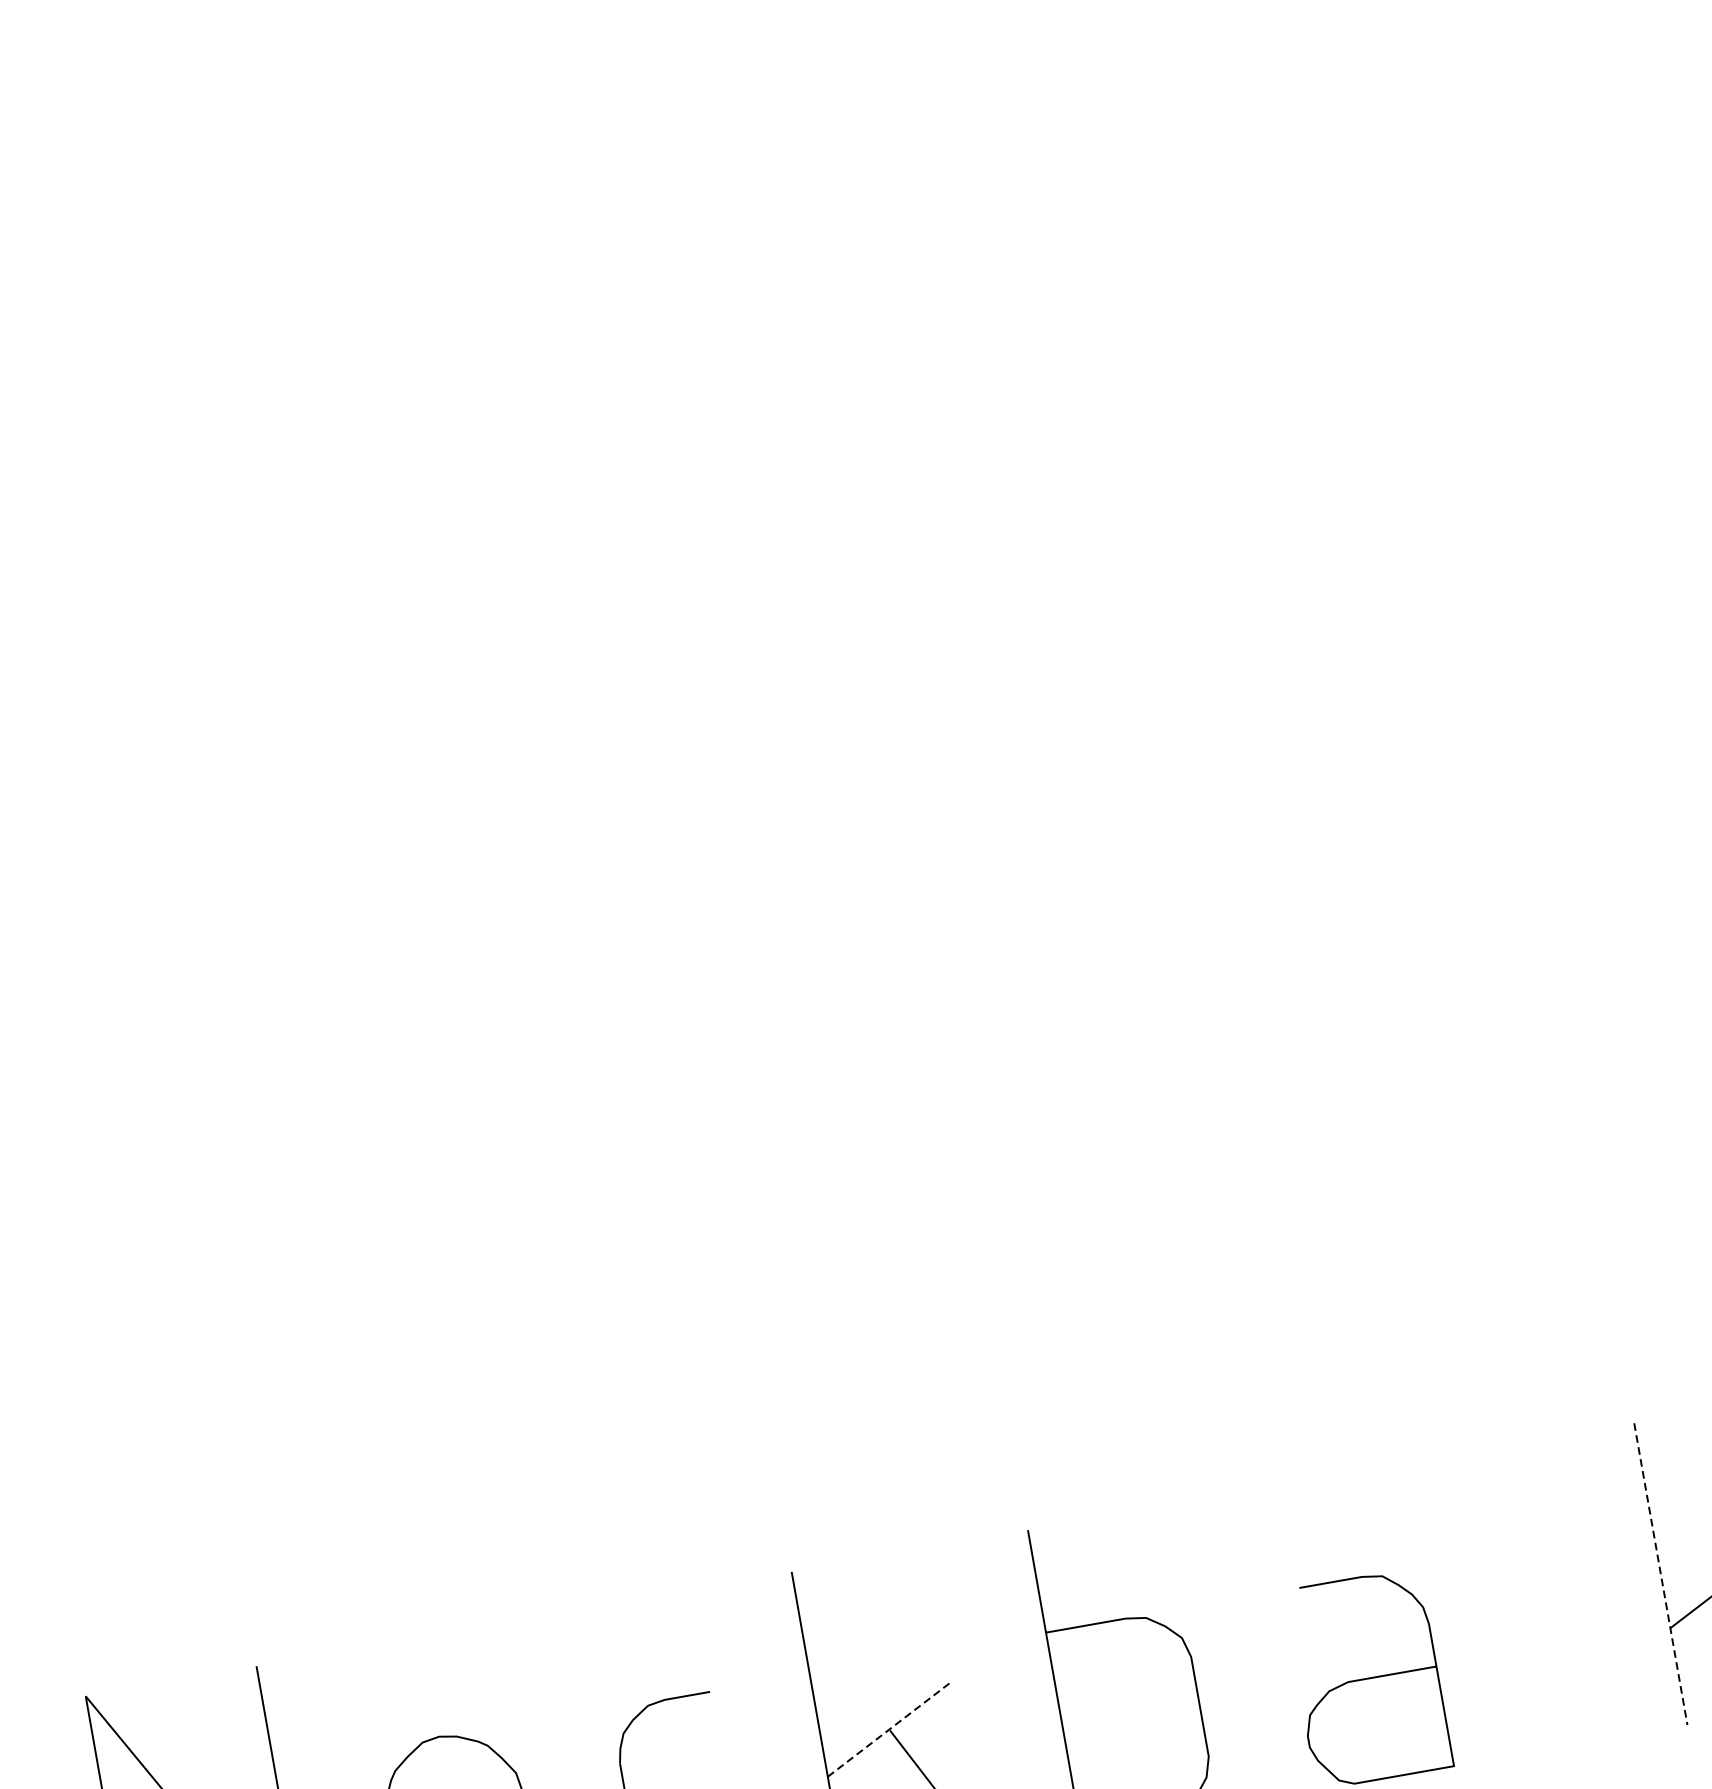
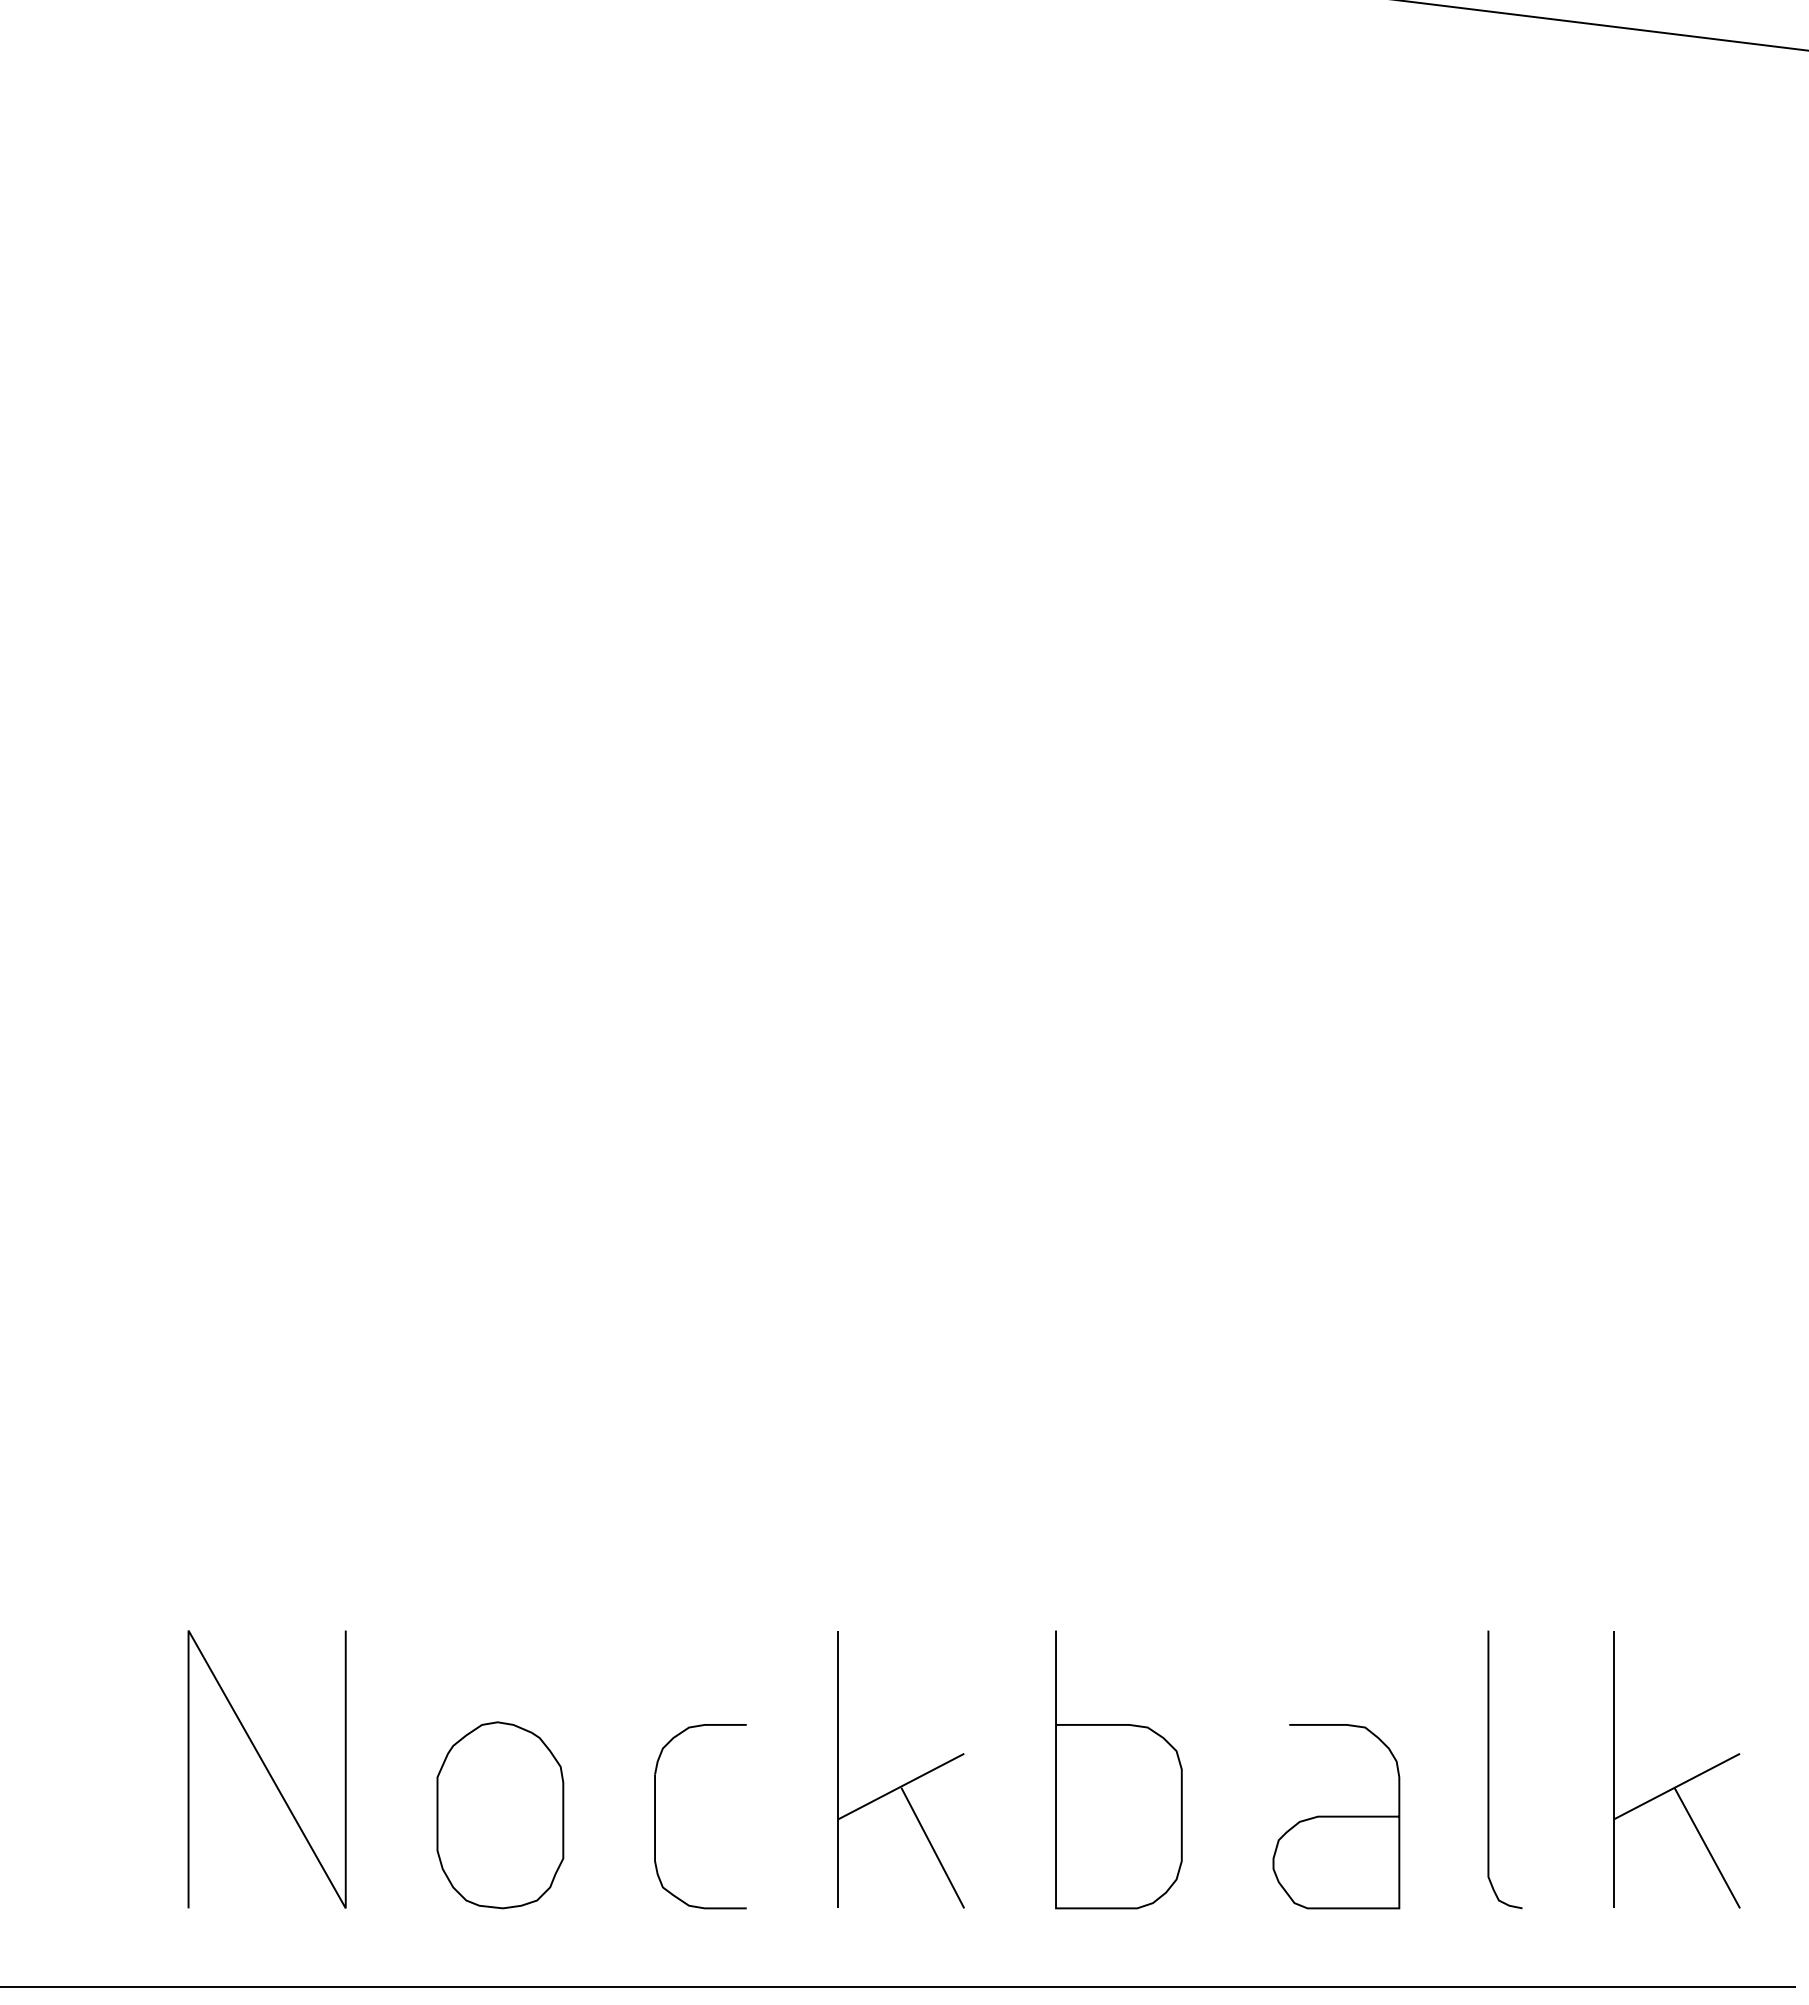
line: (1661, 1574) -> (1614, 1769), dashed -> solid
curve: (1525, 1598) -> (1489, 1769), added
line: (889, 1729) -> (901, 1786), dashed -> solid

